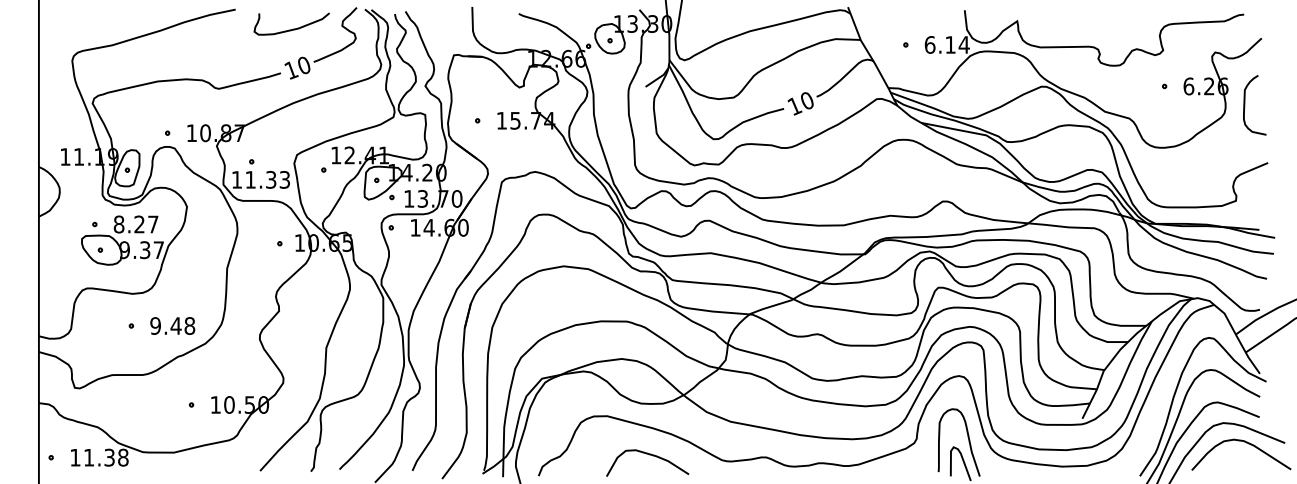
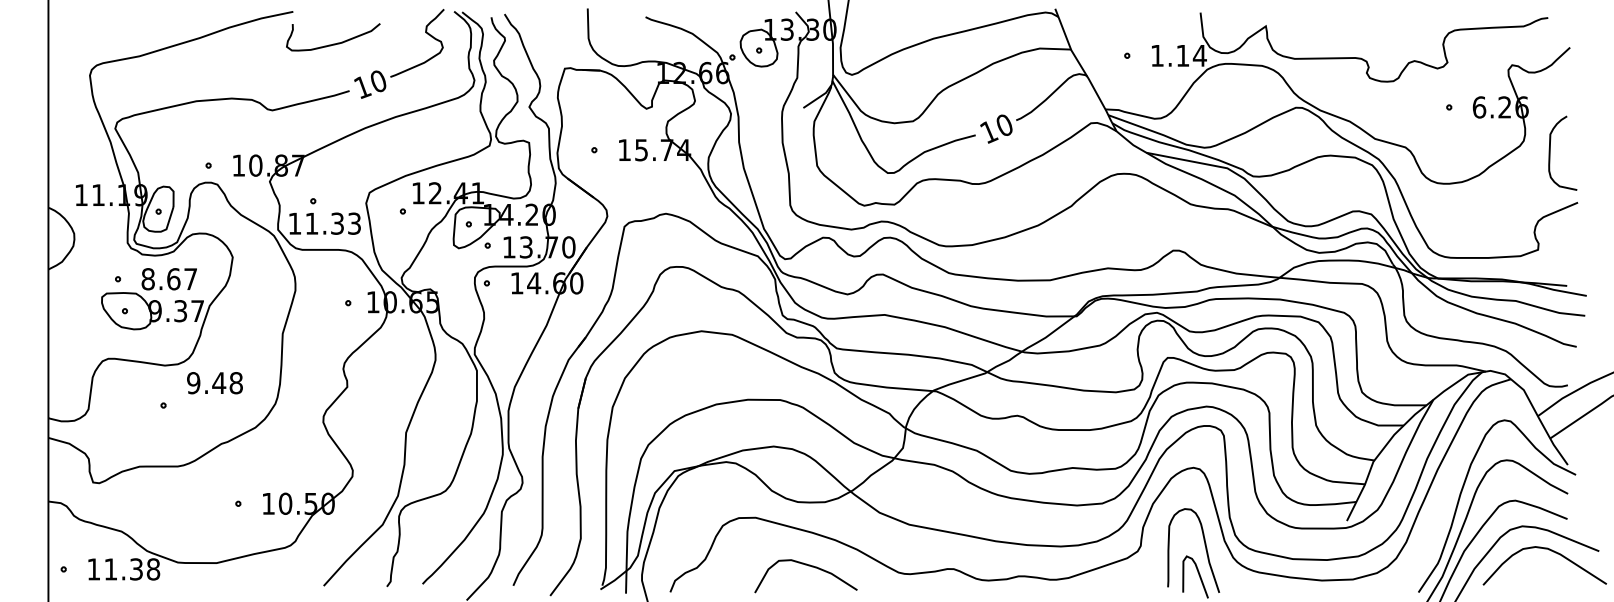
curve: (293, 28) -> (335, 42), moved
text: (929, 44) -> (1156, 55), 6.14 -> 1.14
curve: (1245, 105) -> (1551, 153), moved
text: (139, 224) -> (173, 279), 8.27 -> 8.67
text: (172, 325) -> (214, 382), moved

